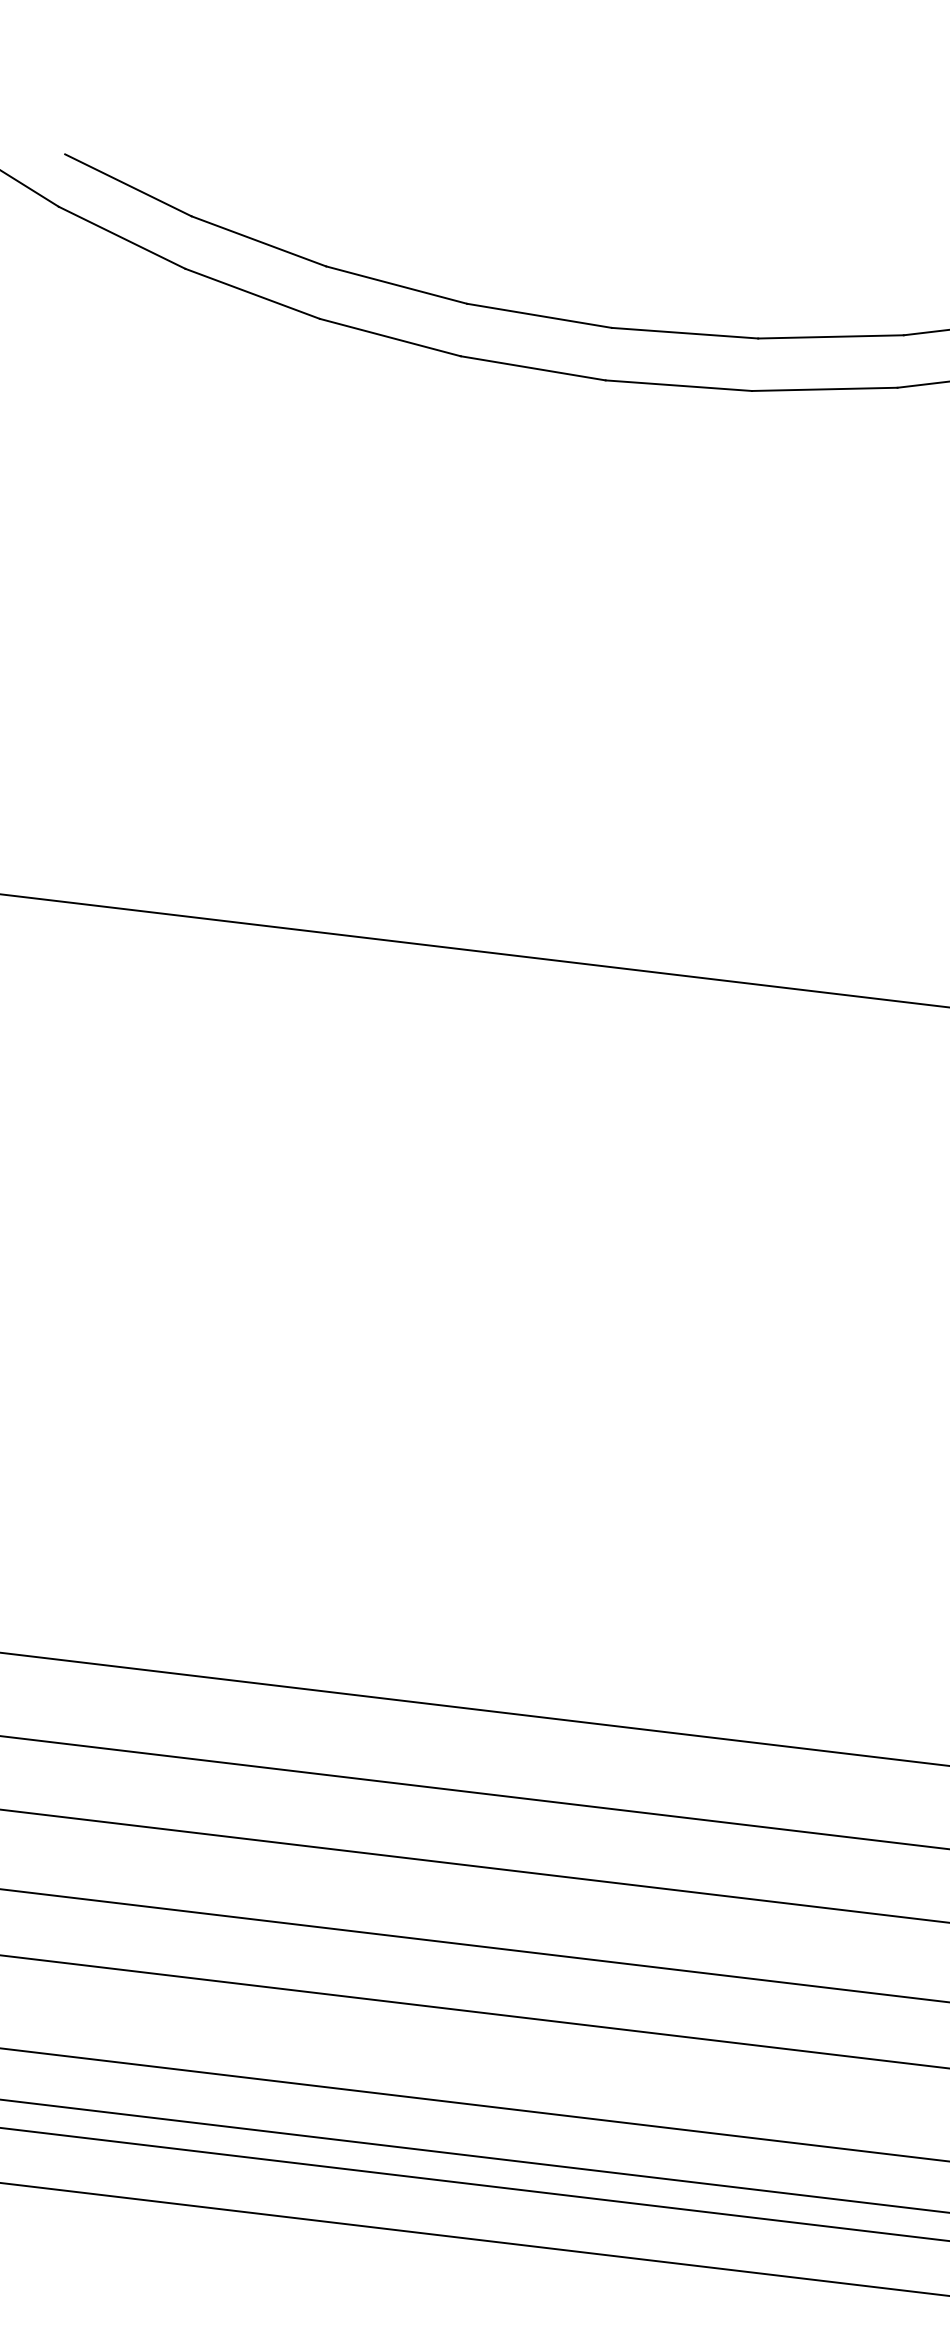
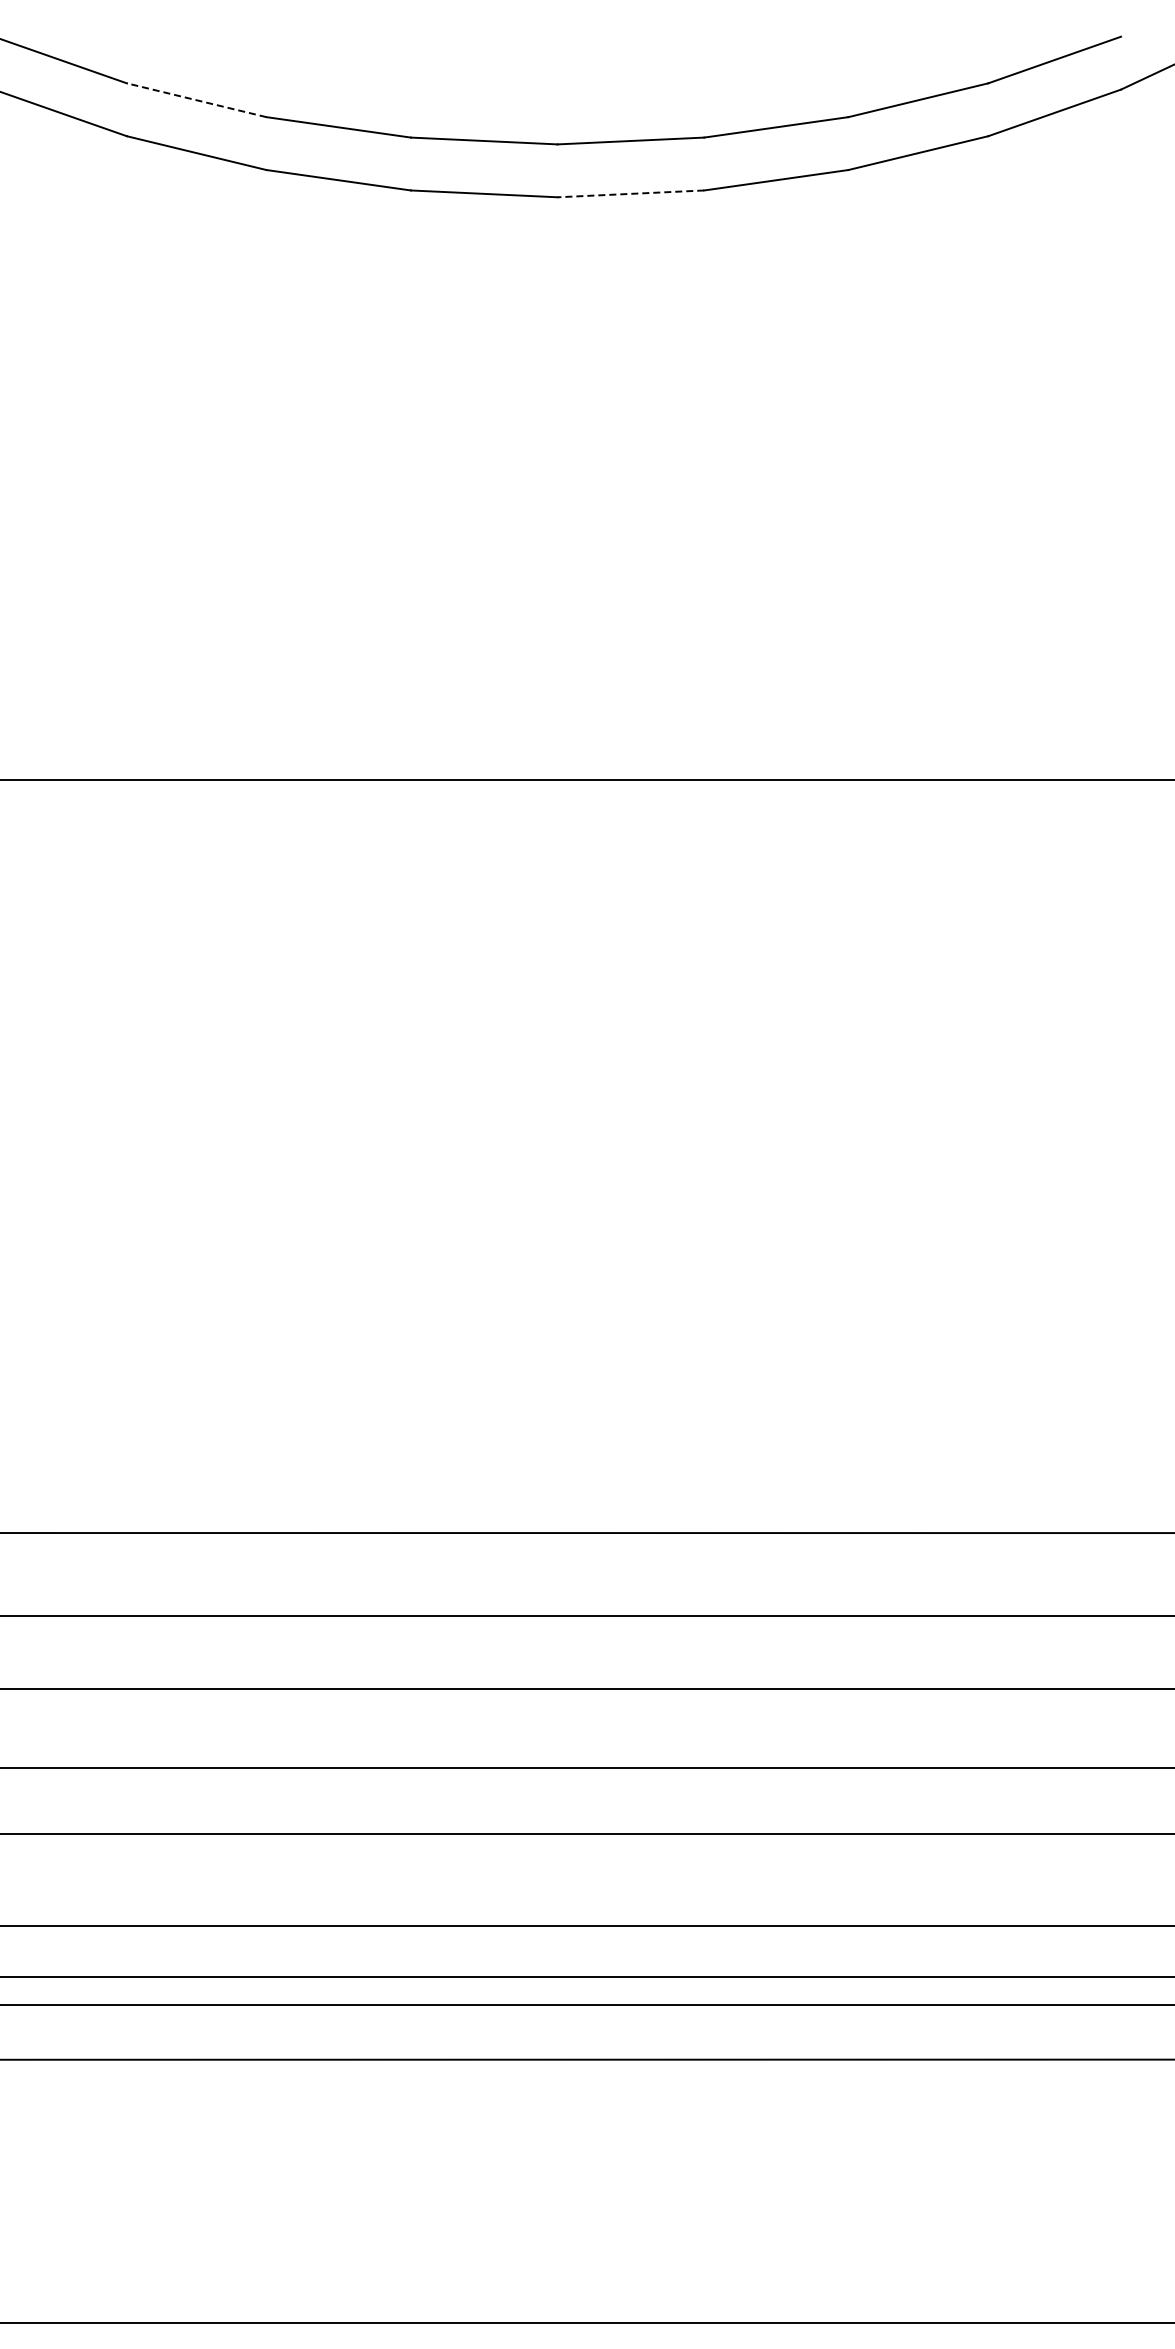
line: (258, 241) -> (196, 100), solid -> dashed
line: (678, 385) -> (630, 193), solid -> dashed

